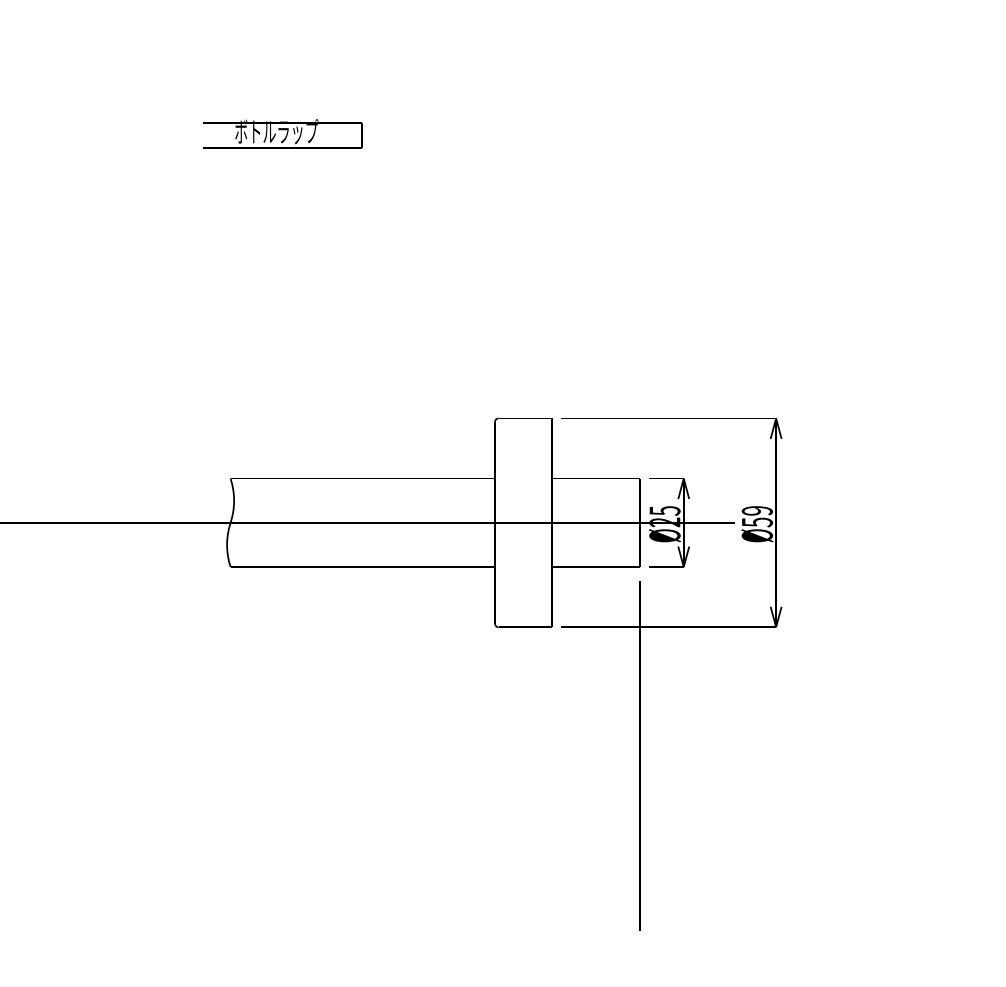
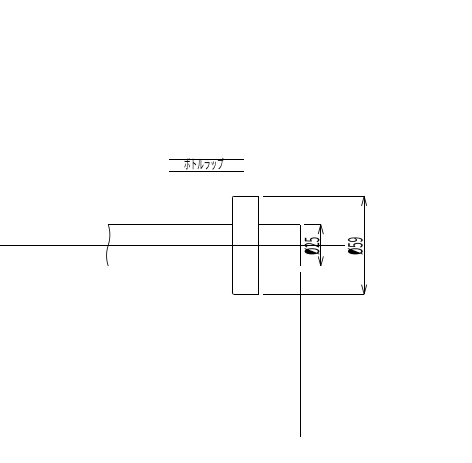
text: (282, 133) -> (206, 164), moved

